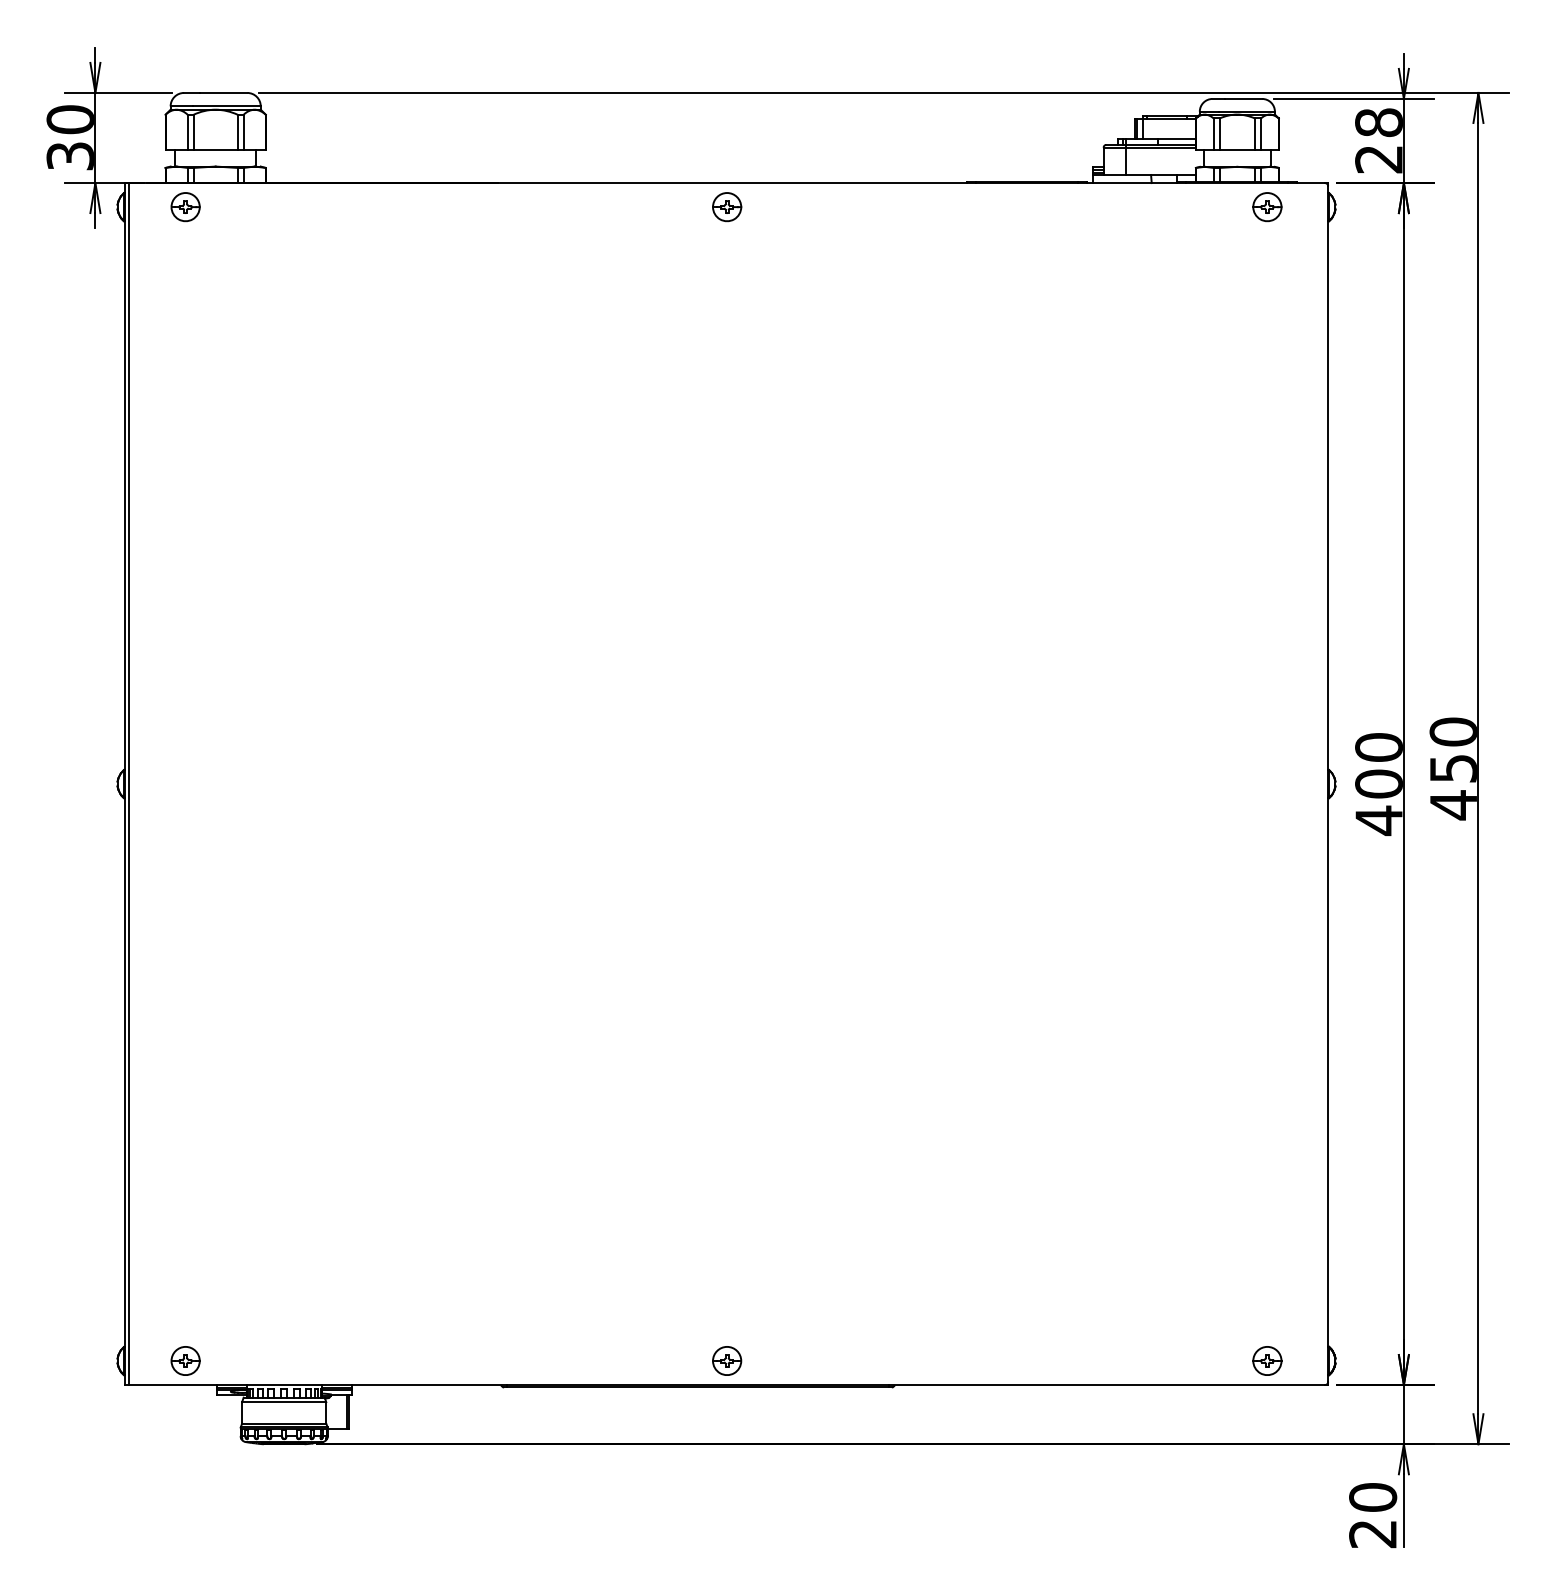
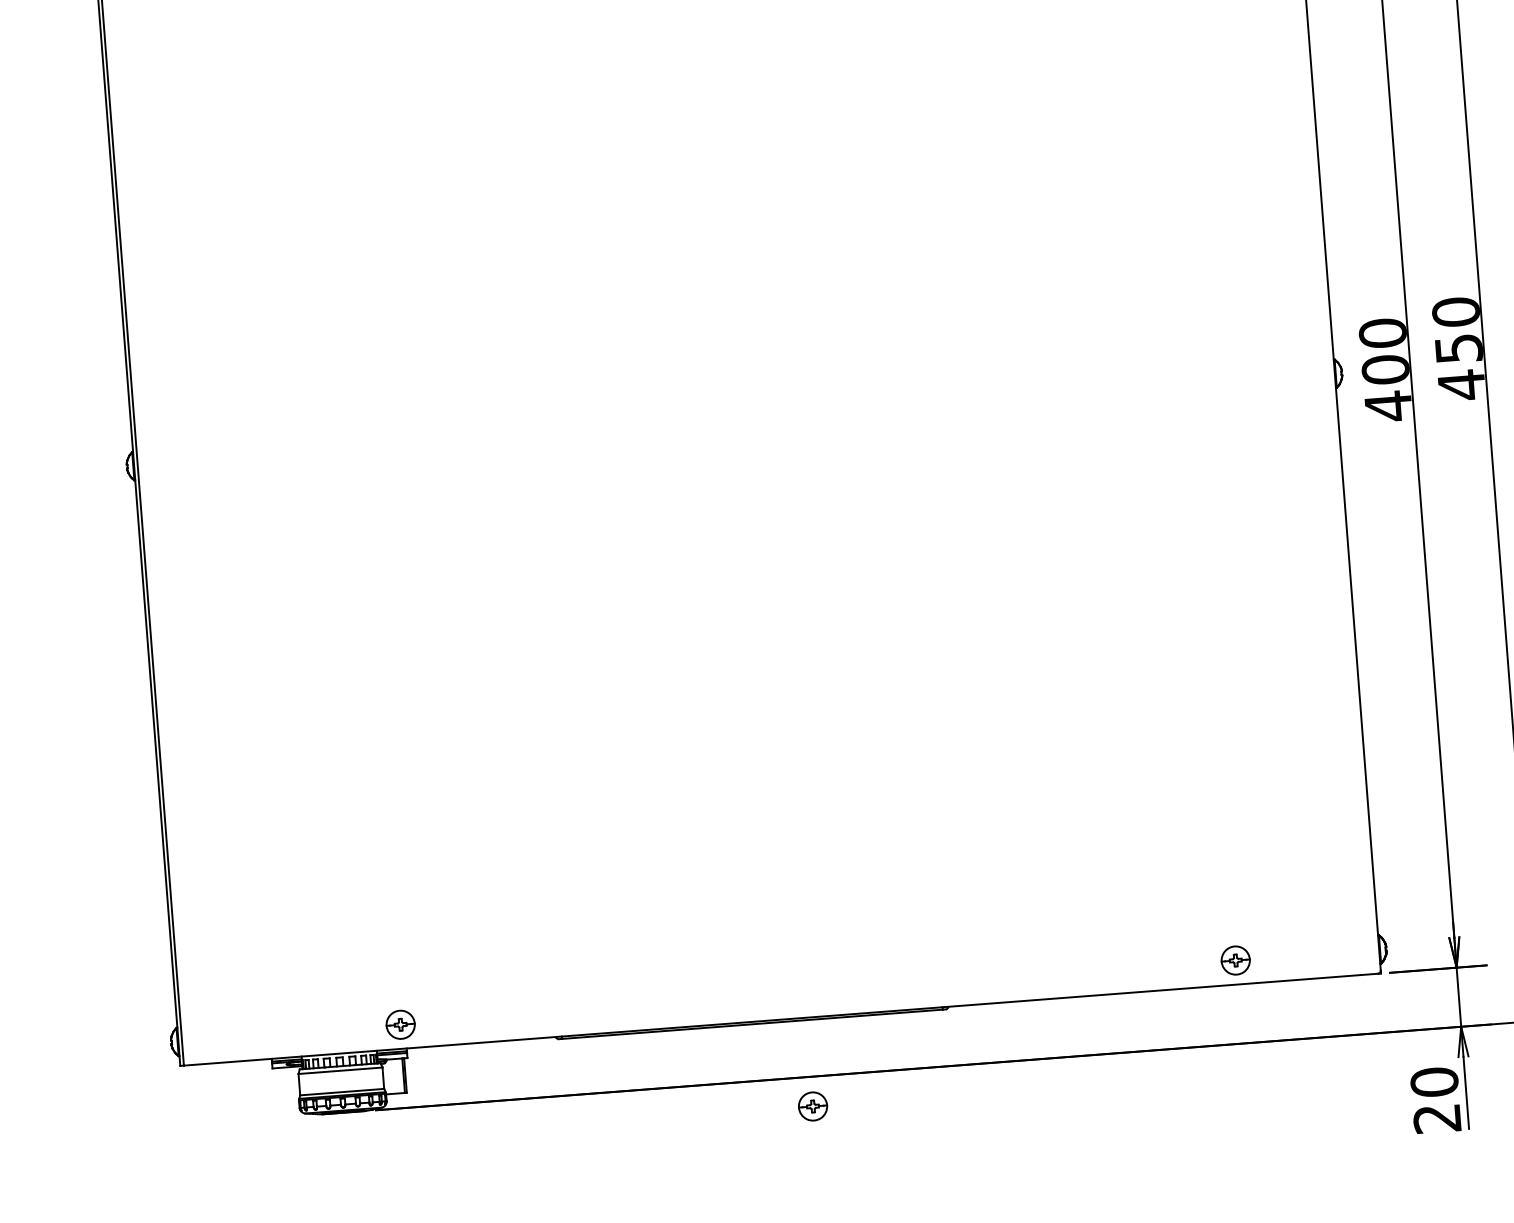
part: (185, 1360) -> (400, 1024), moved
part: (727, 1360) -> (813, 1105), moved
part: (1267, 1360) -> (1235, 960), moved

